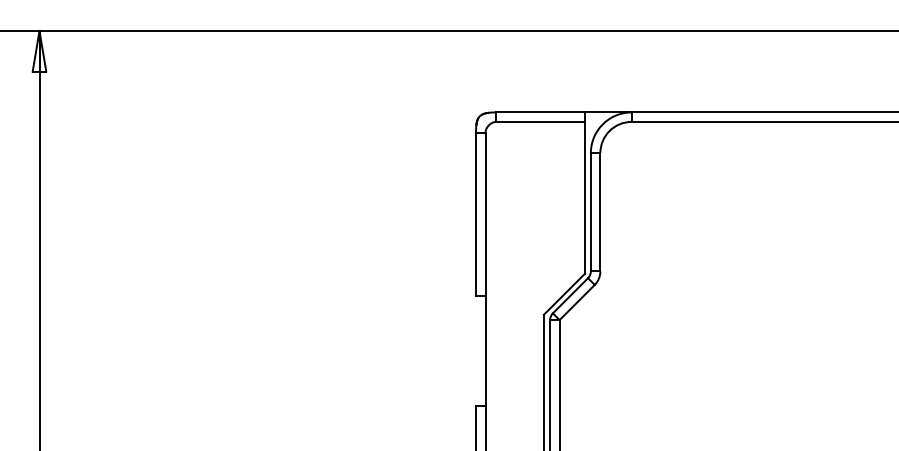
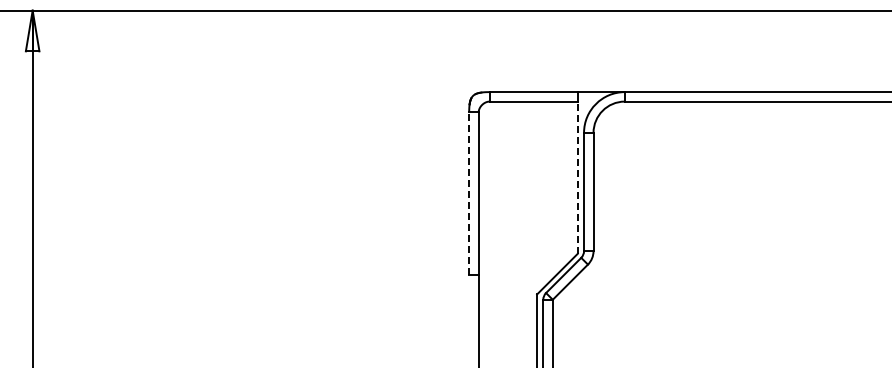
line: (584, 197) -> (577, 177), solid -> dashed
line: (476, 213) -> (469, 193), solid -> dashed

